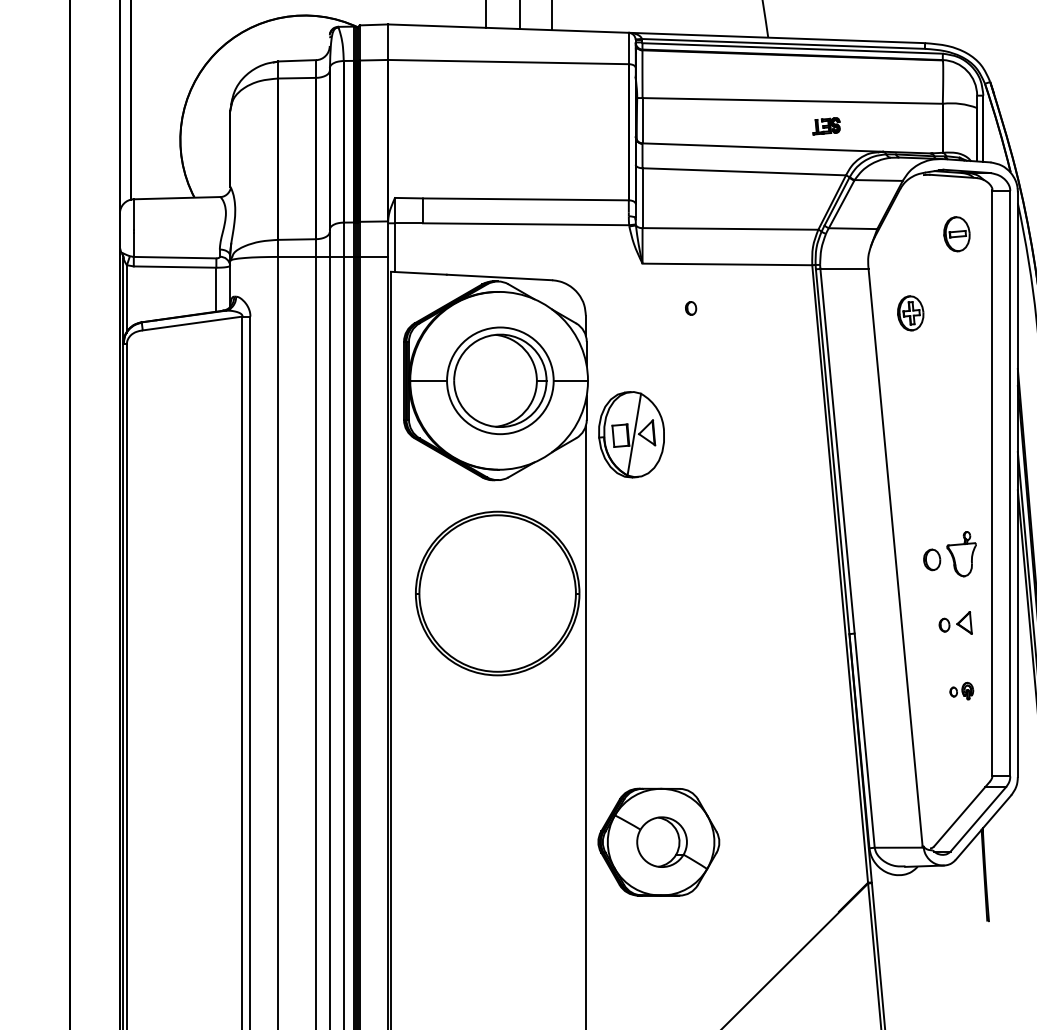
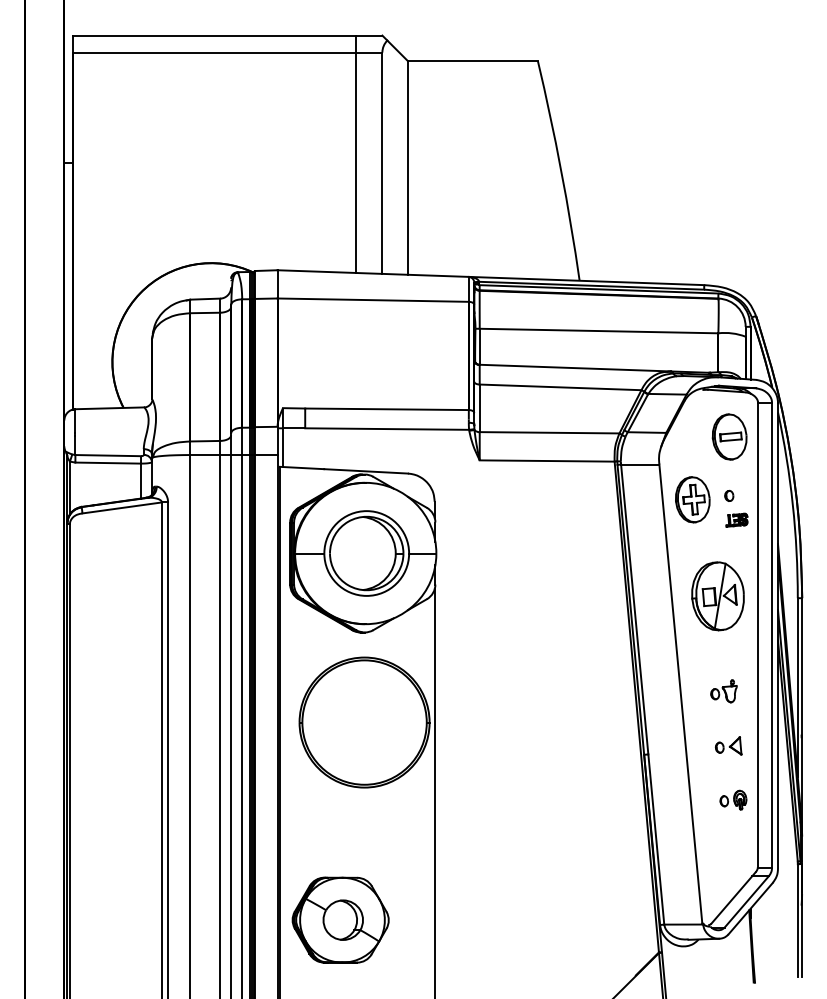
part: (825, 125) -> (736, 519), moved
part: (956, 233) -> (729, 436), size x1.67
part: (691, 307) -> (729, 495), moved
part: (910, 312) -> (692, 499), size x1.67
part: (630, 434) -> (717, 596), moved
part: (949, 554) -> (723, 691), size x0.62
part: (961, 690) -> (733, 799), size x1.43
part: (658, 841) -> (340, 919), moved

